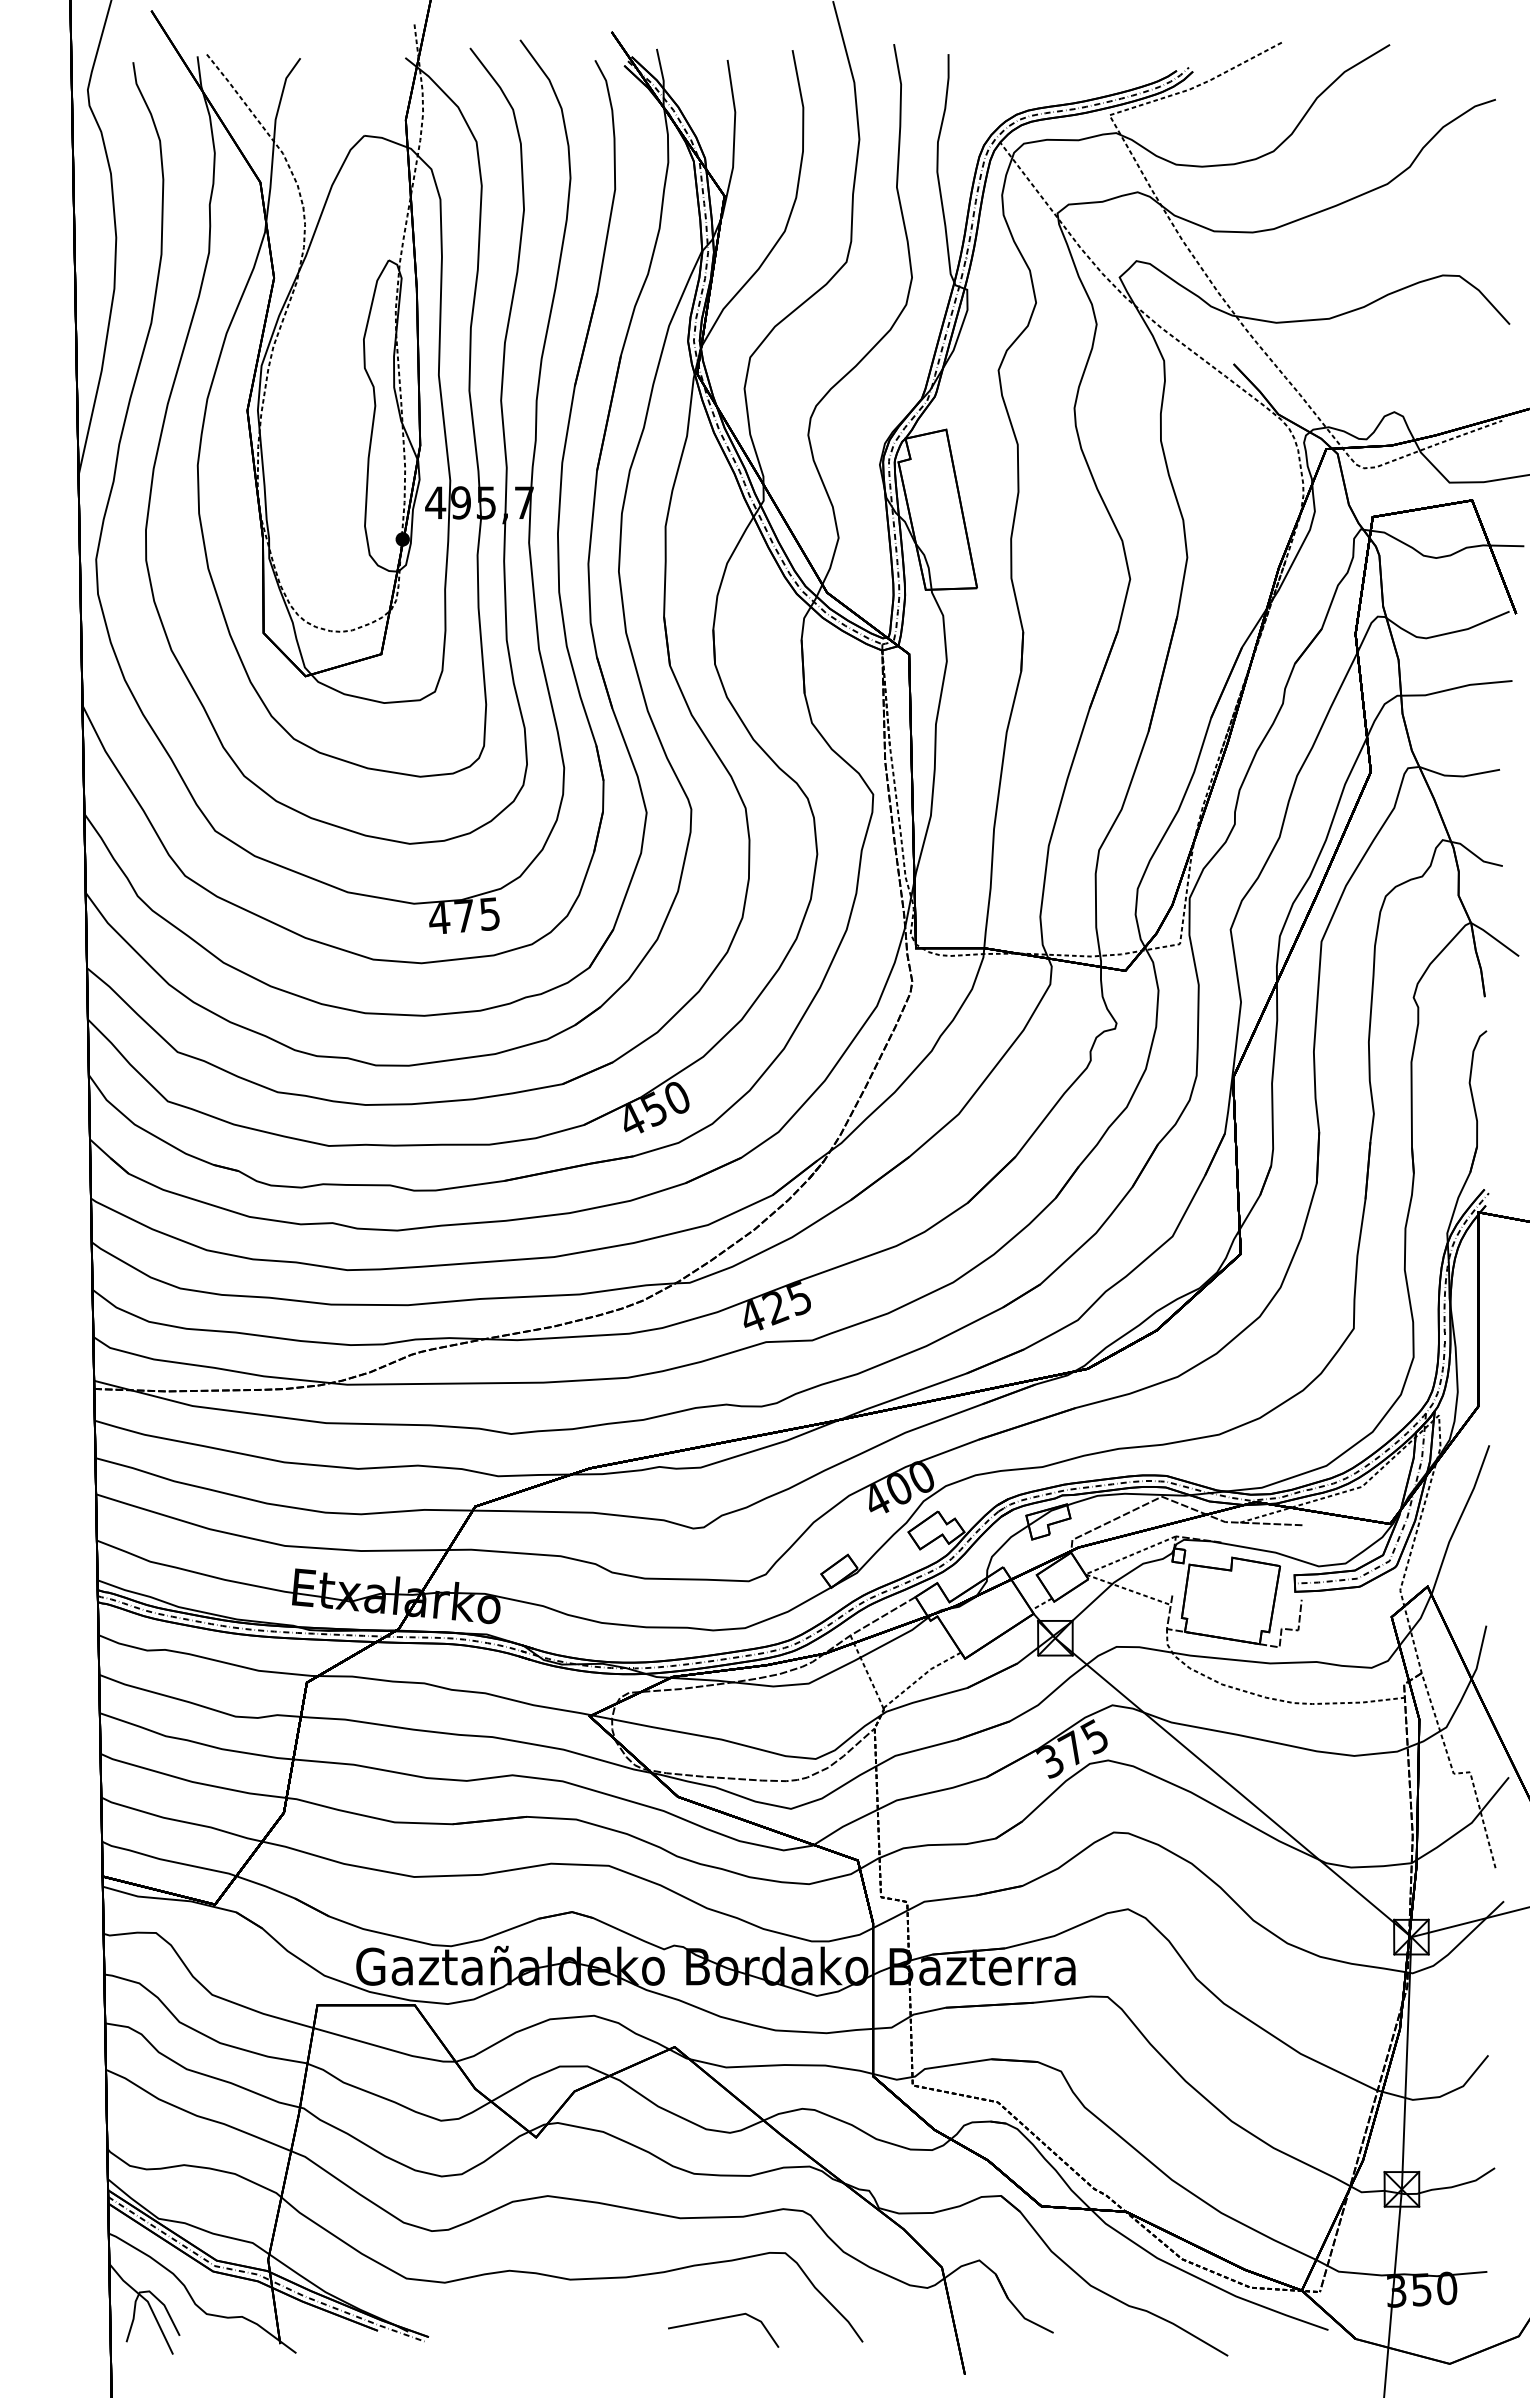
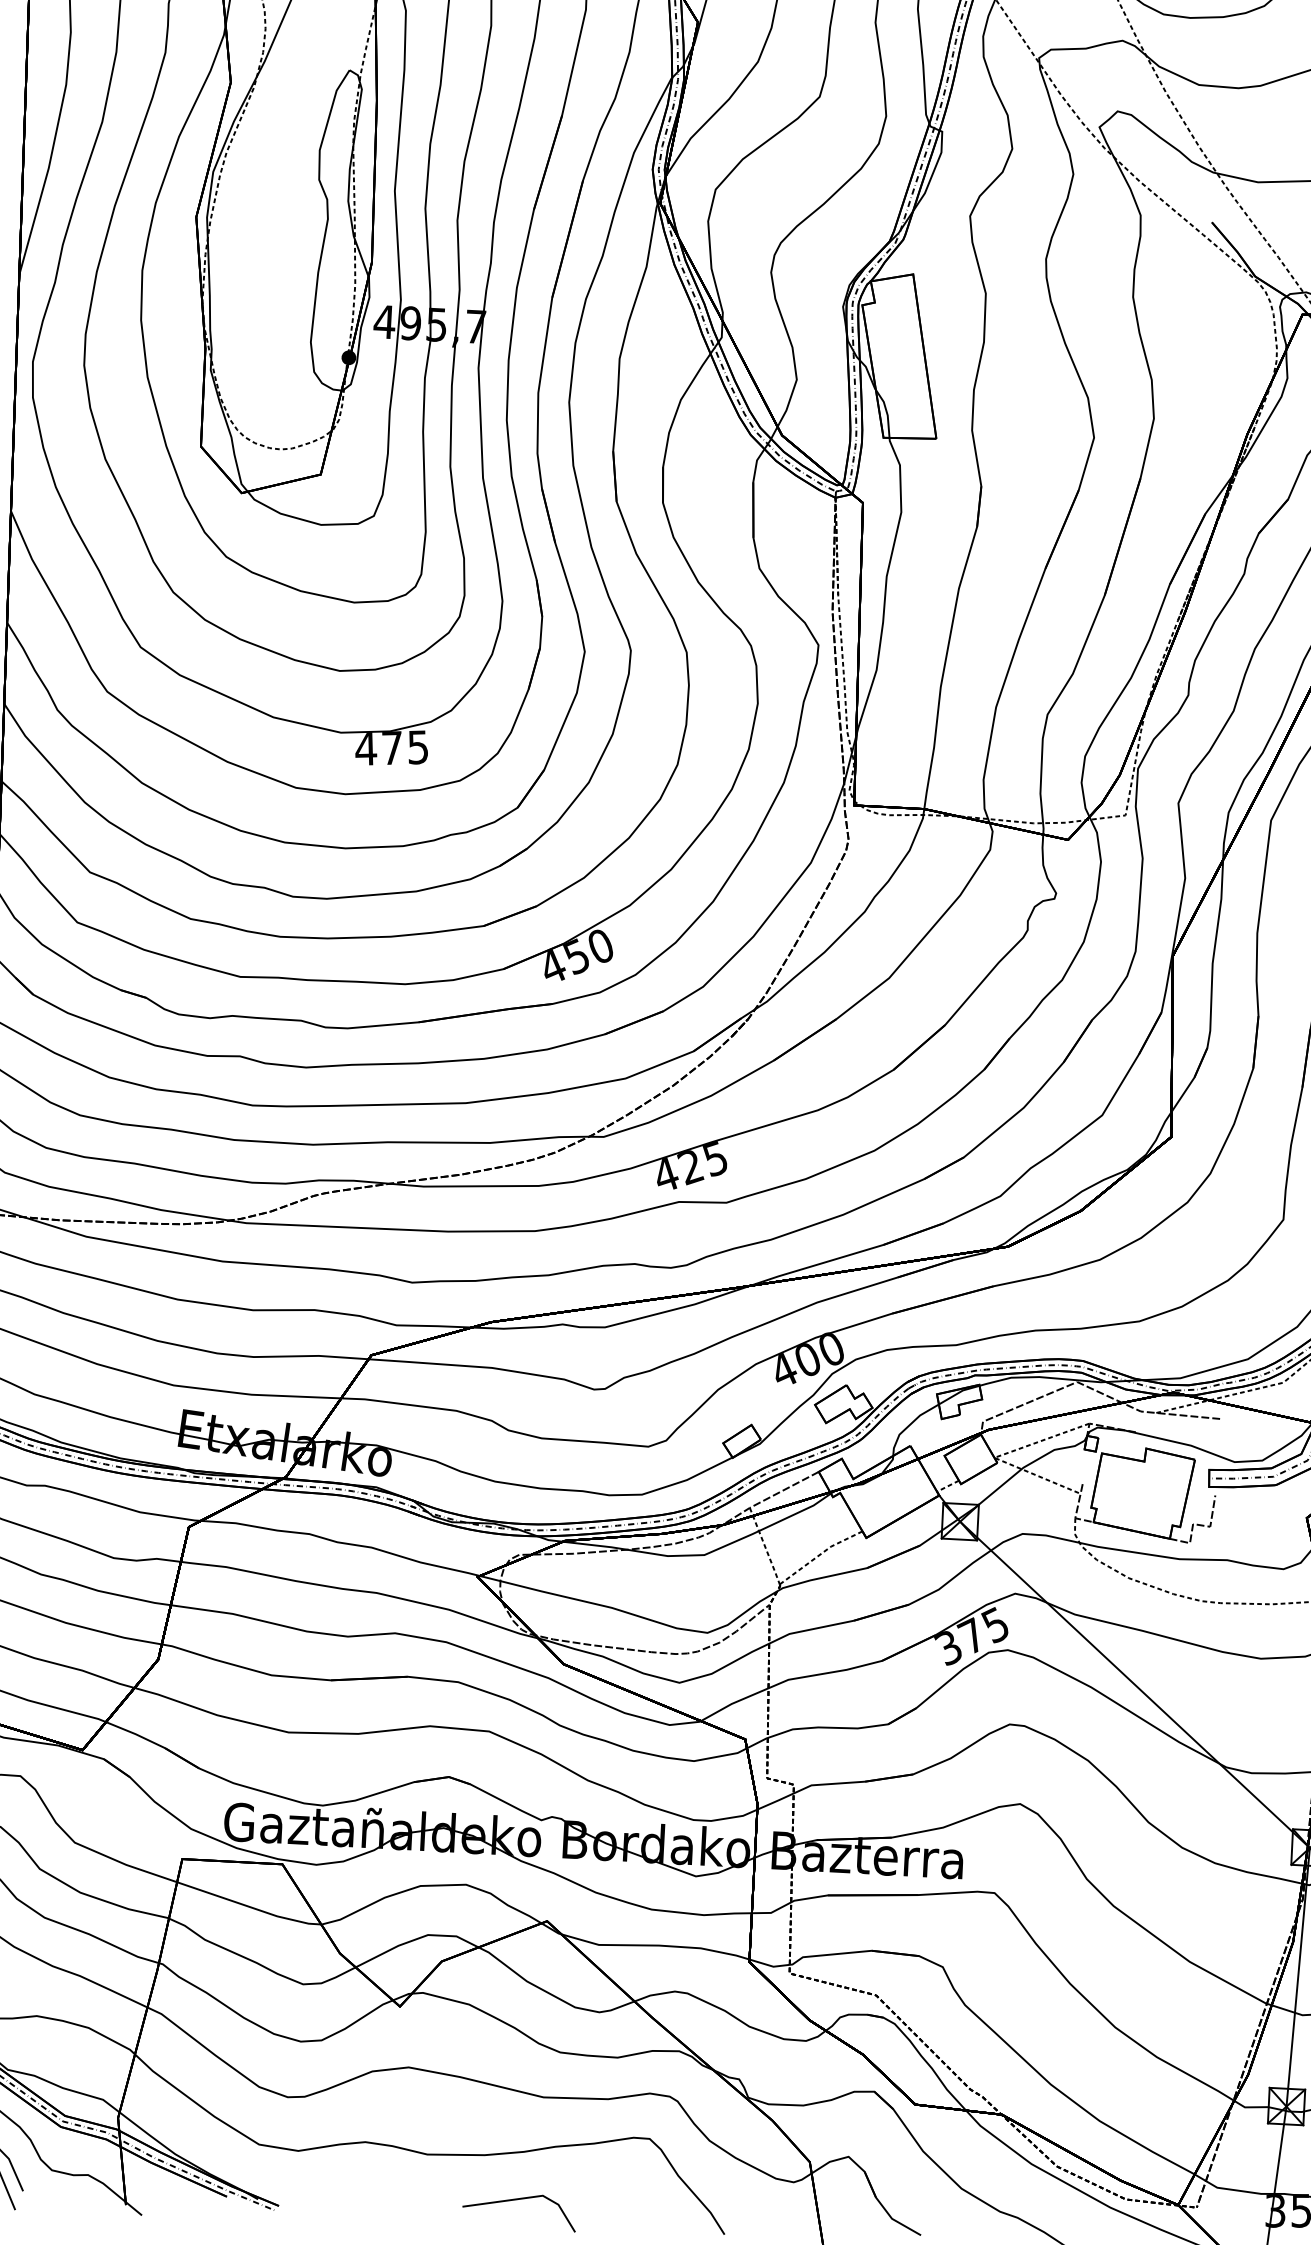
line: (722, 2319) -> (518, 2200), moved

